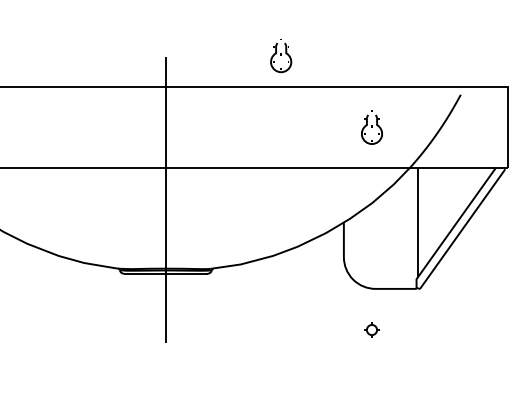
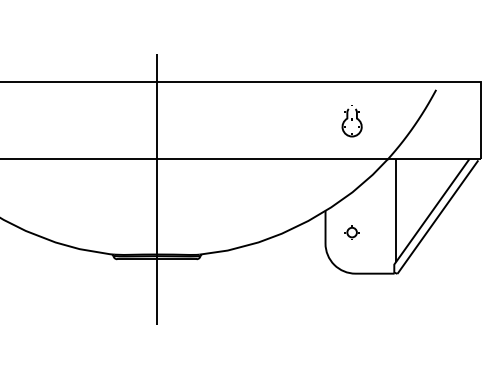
part: (280, 56) -> (265, 53), removed
part: (371, 329) -> (351, 232), moved

